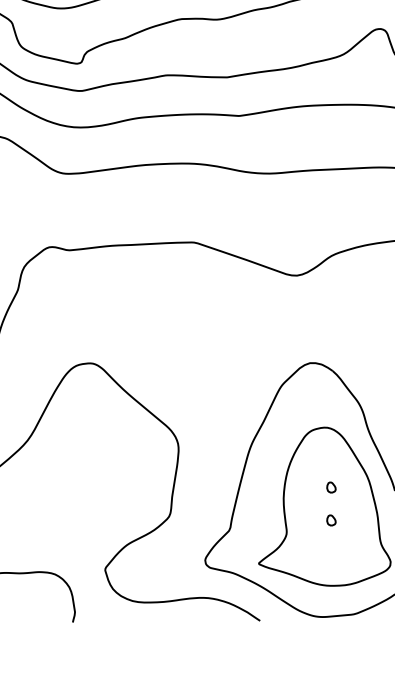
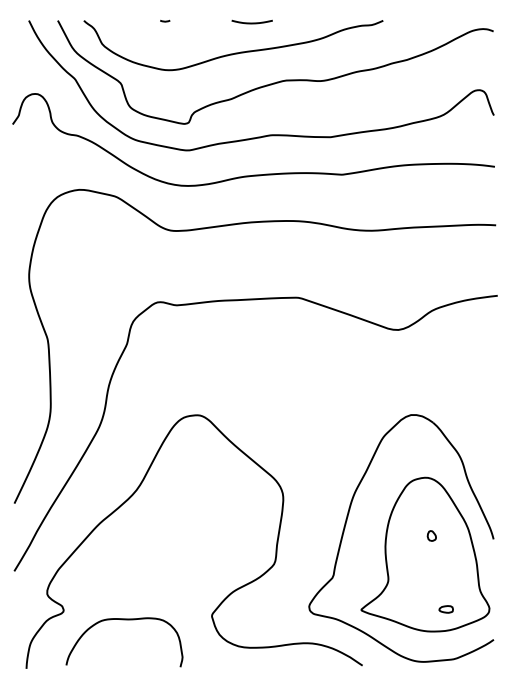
part: (331, 519) -> (431, 567), removed
part: (345, 563) -> (445, 609), added

